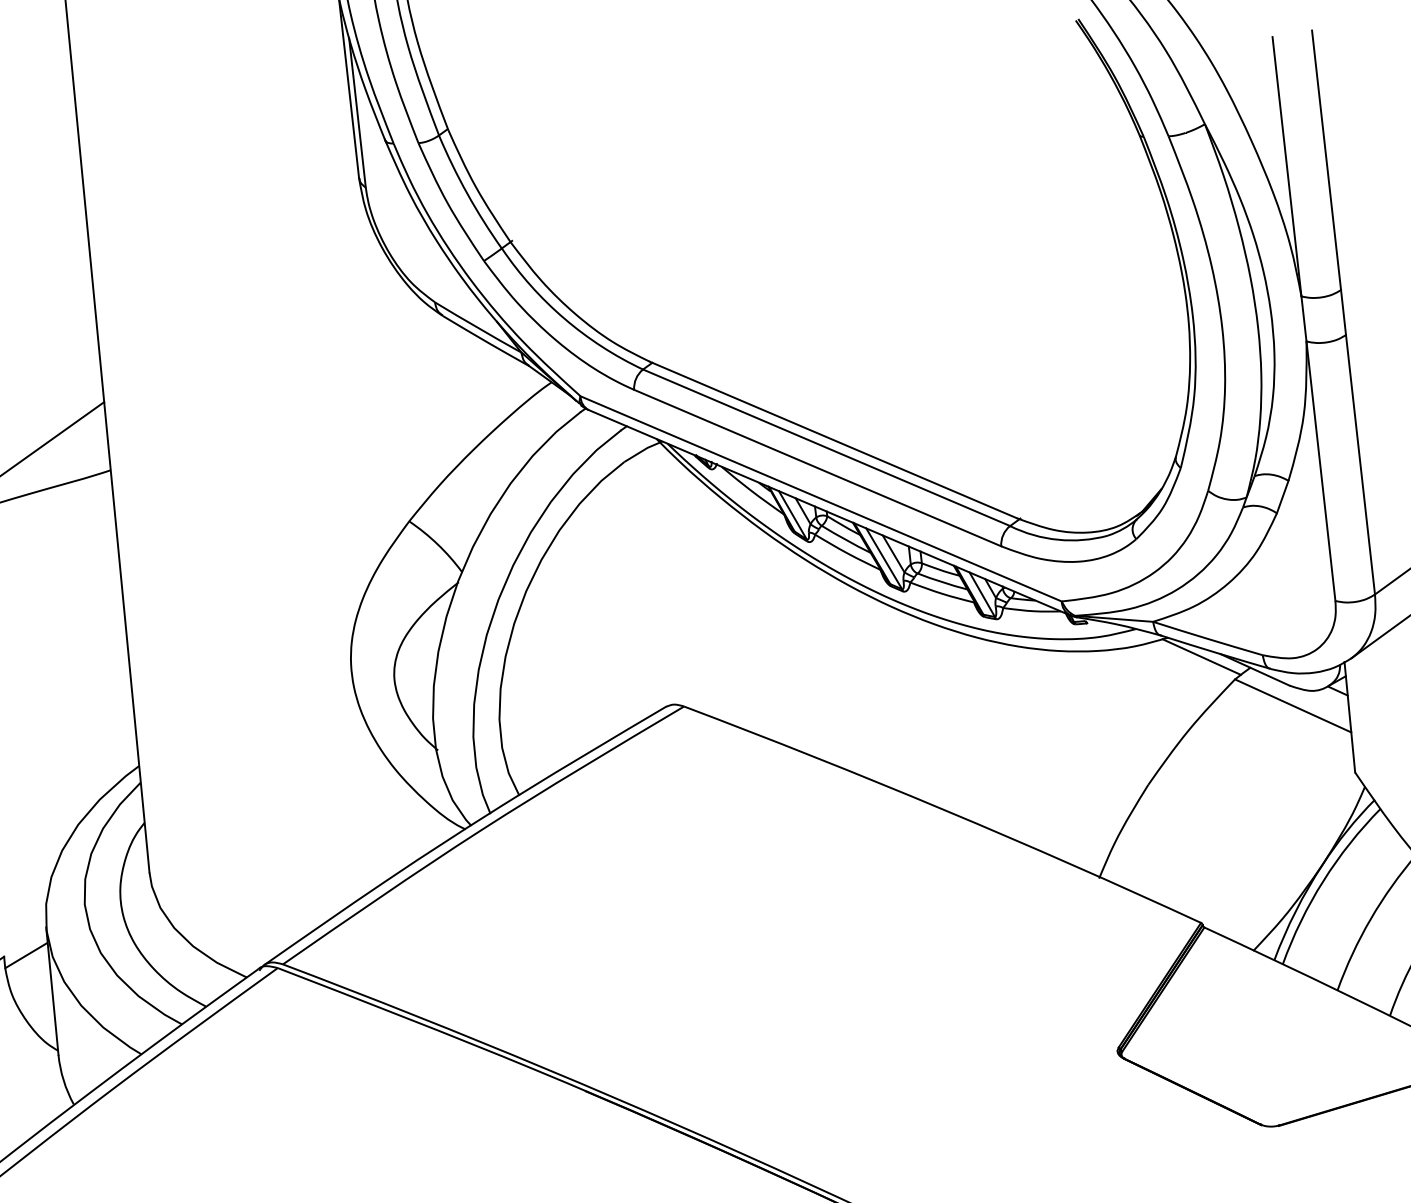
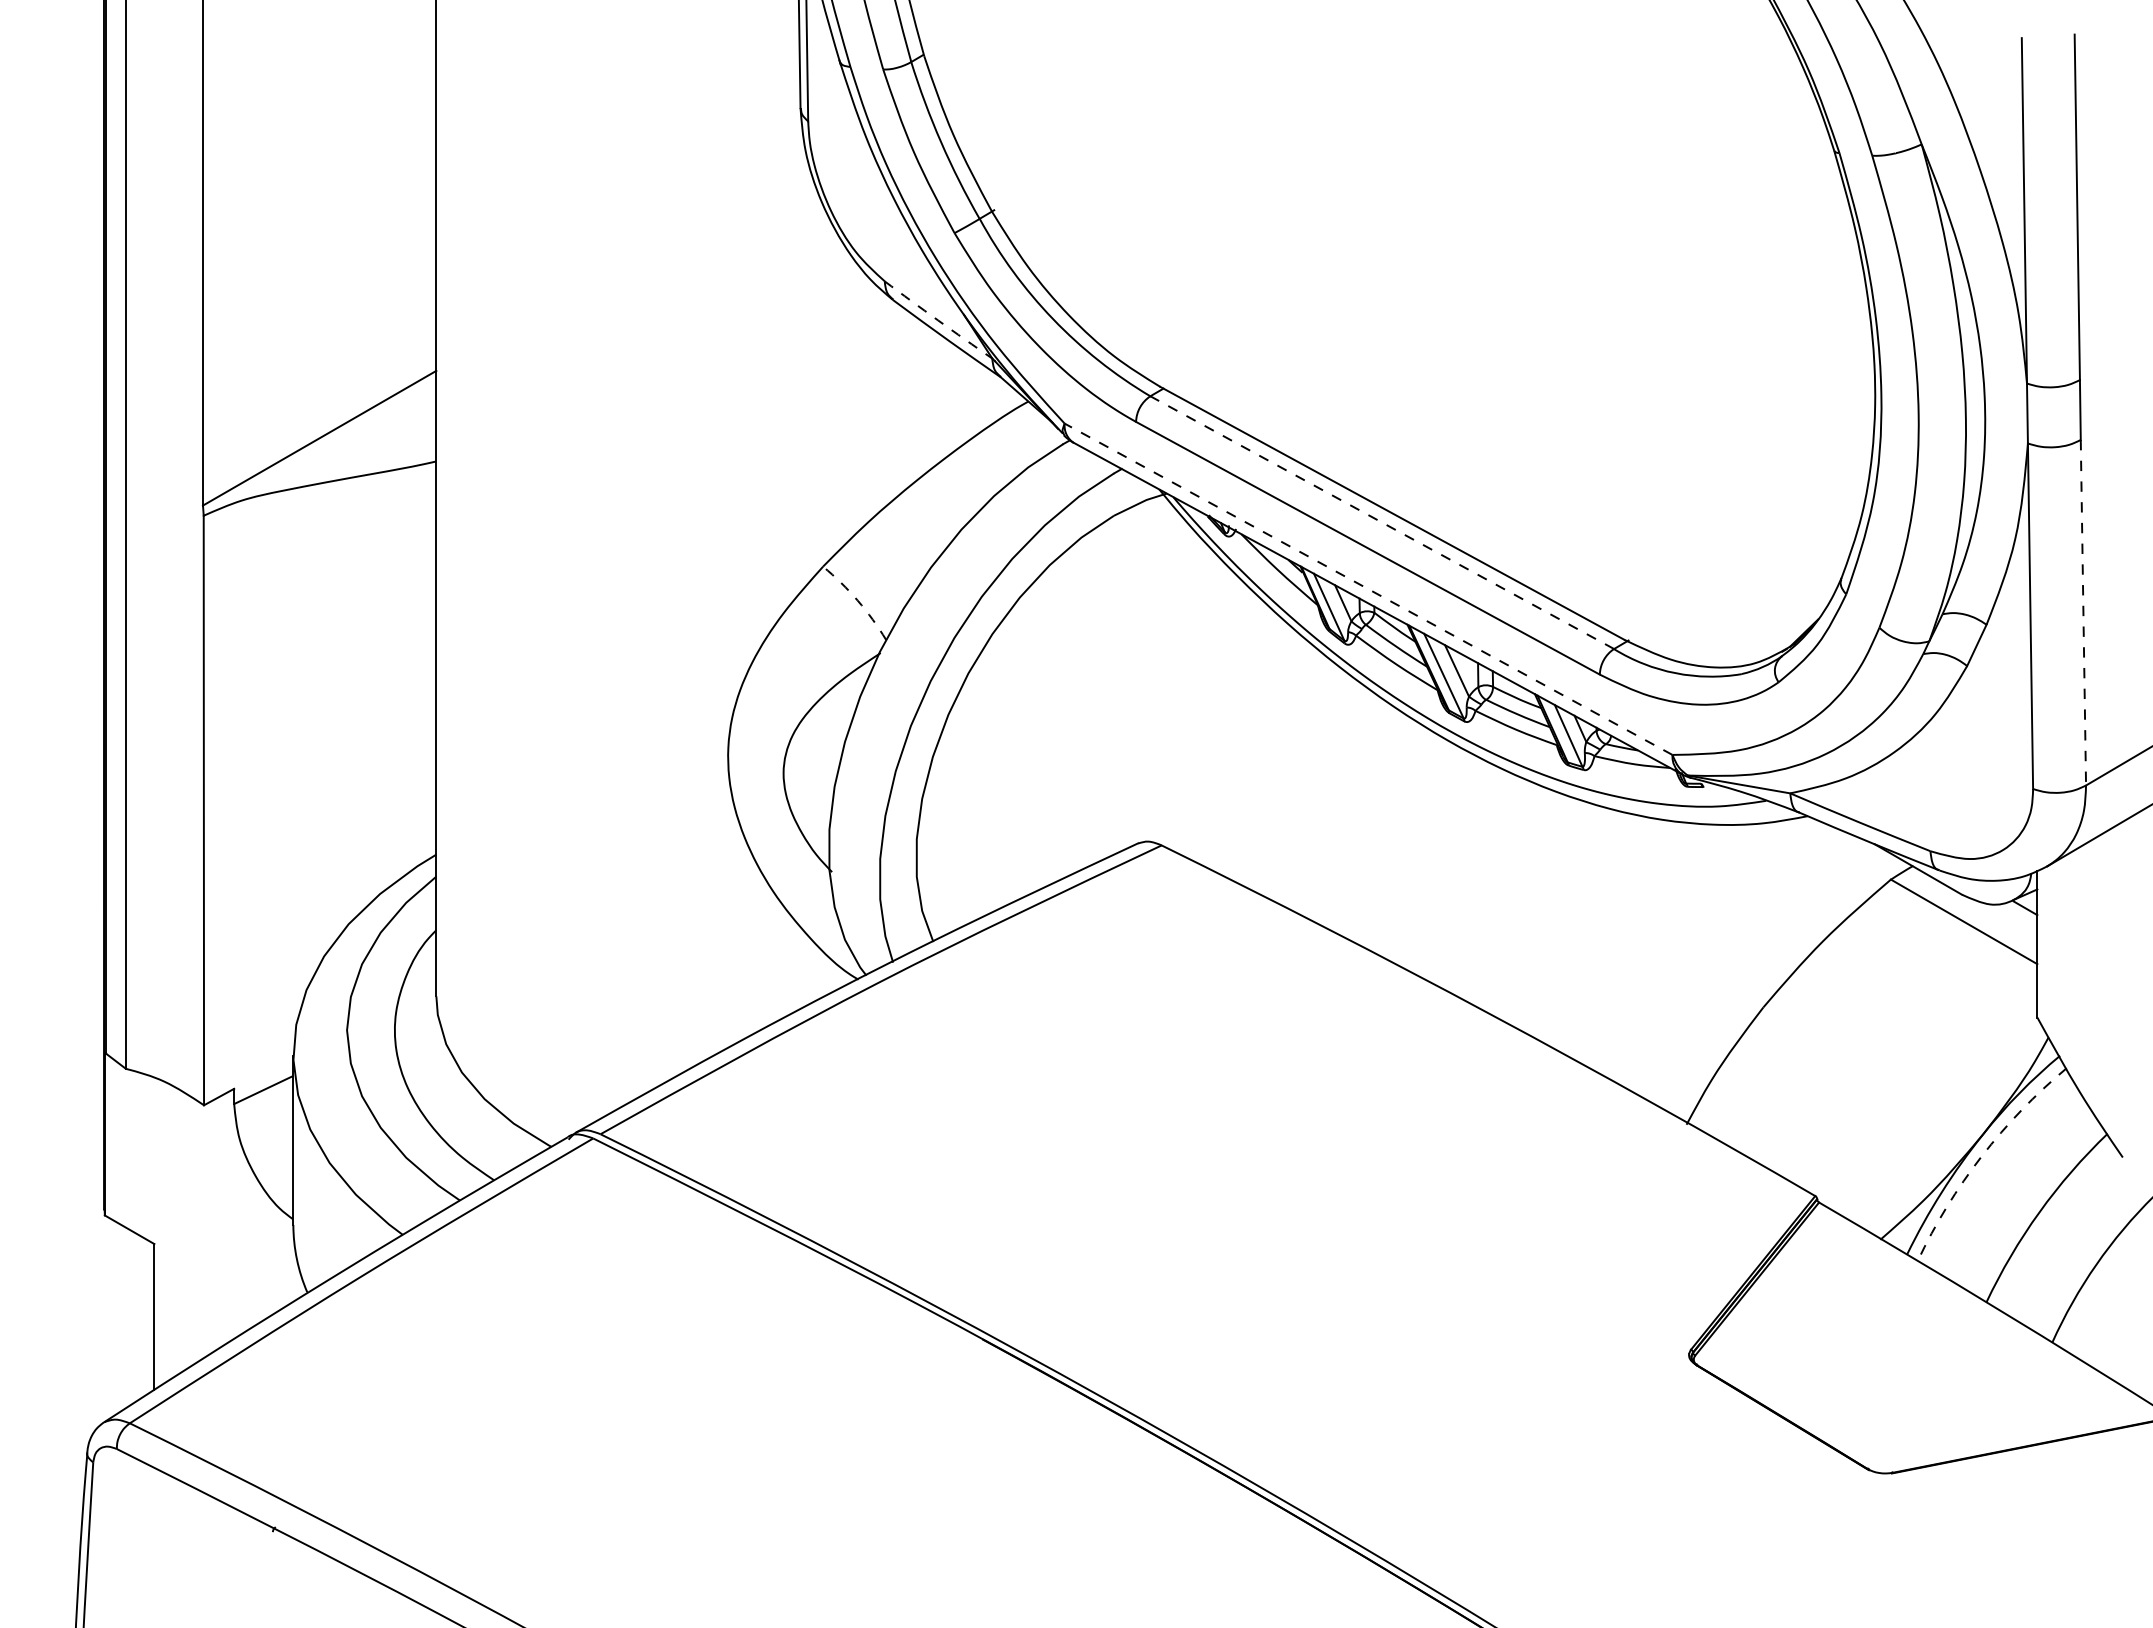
arc: (478, 327) -> (938, 320), solid -> dashed
line: (826, 447) -> (1381, 522), solid -> dashed
line: (1360, 464) -> (2083, 612), solid -> dashed
line: (821, 499) -> (1368, 589), solid -> dashed
arc: (437, 544) -> (857, 600), solid -> dashed
line: (1201, 656) -> (1849, 845), removed
arc: (1323, 881) -> (1981, 1156), solid -> dashed

